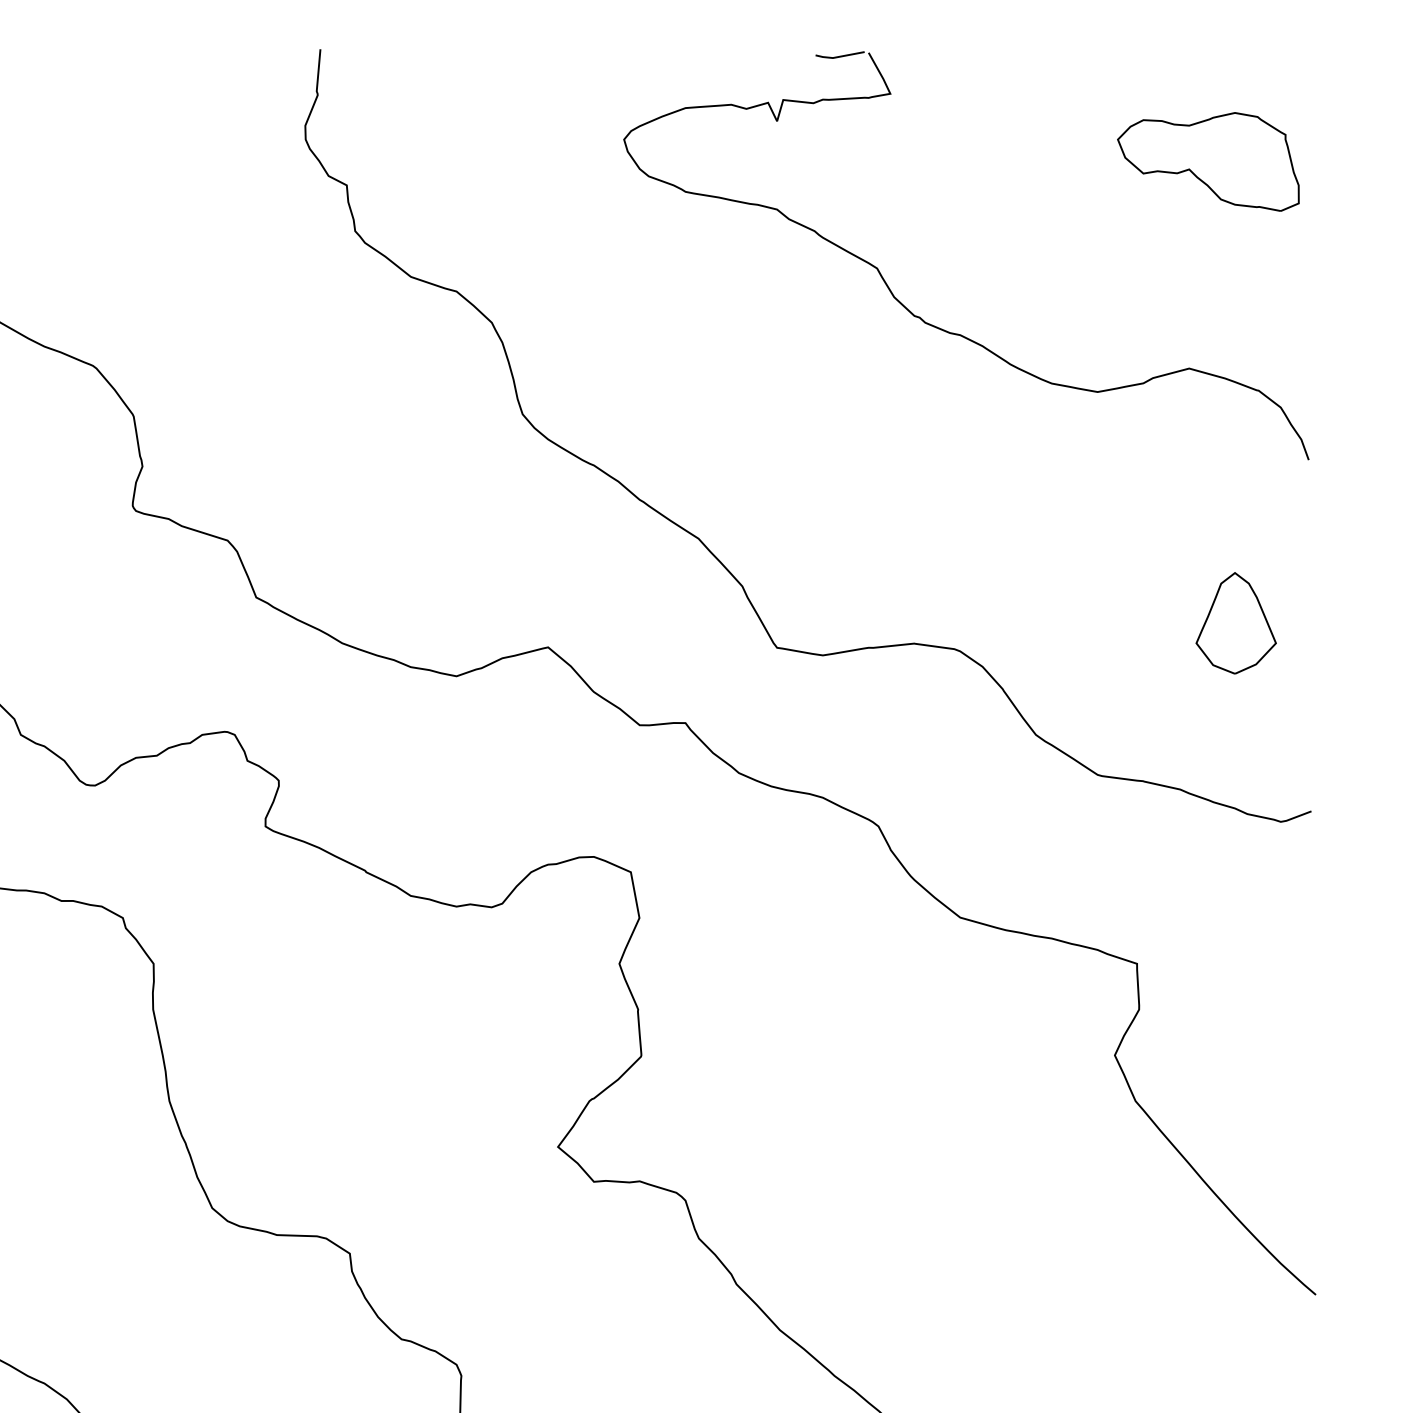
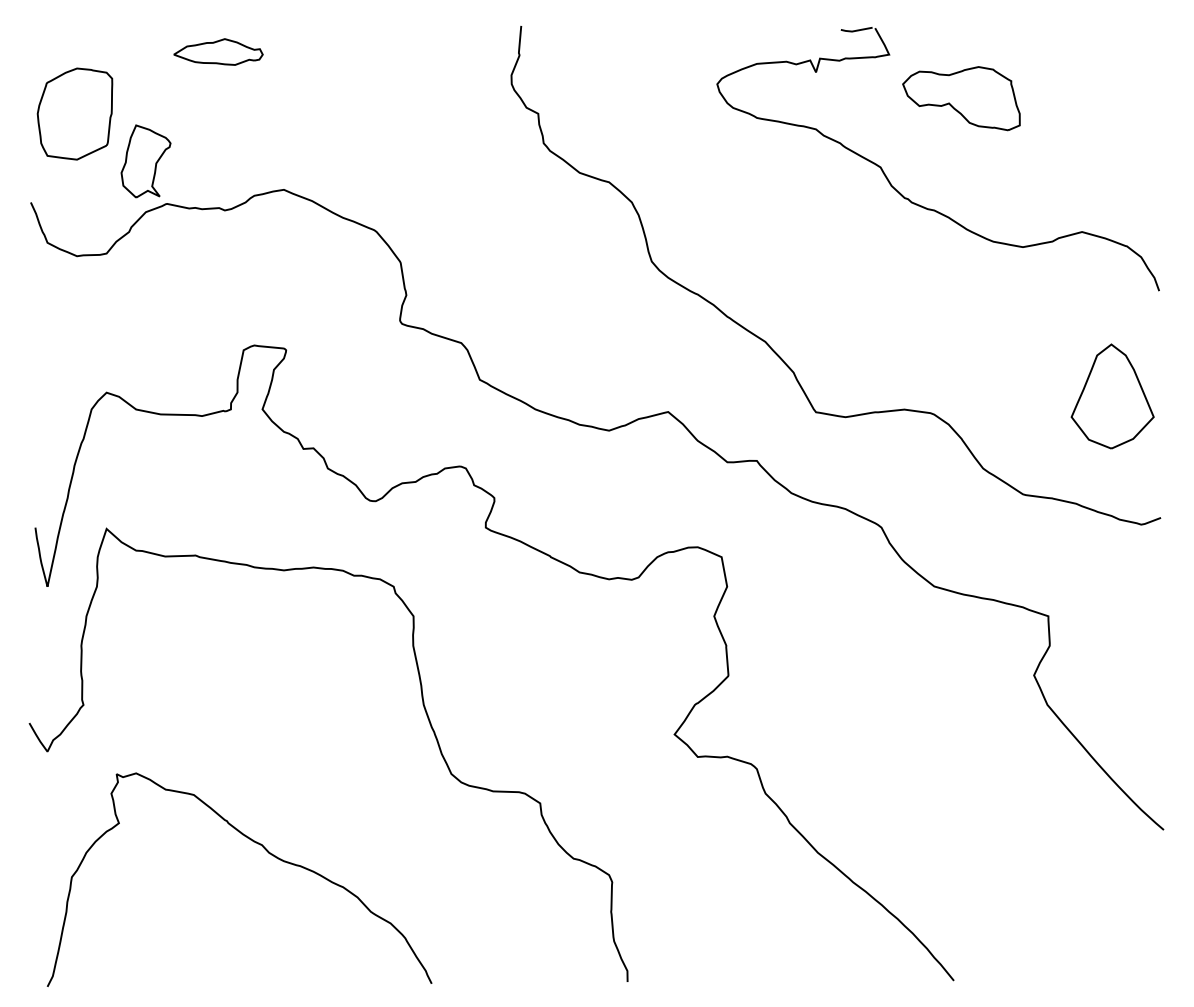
part: (1208, 161) -> (961, 98), moved
part: (1234, 623) -> (1111, 396), size x1.6

